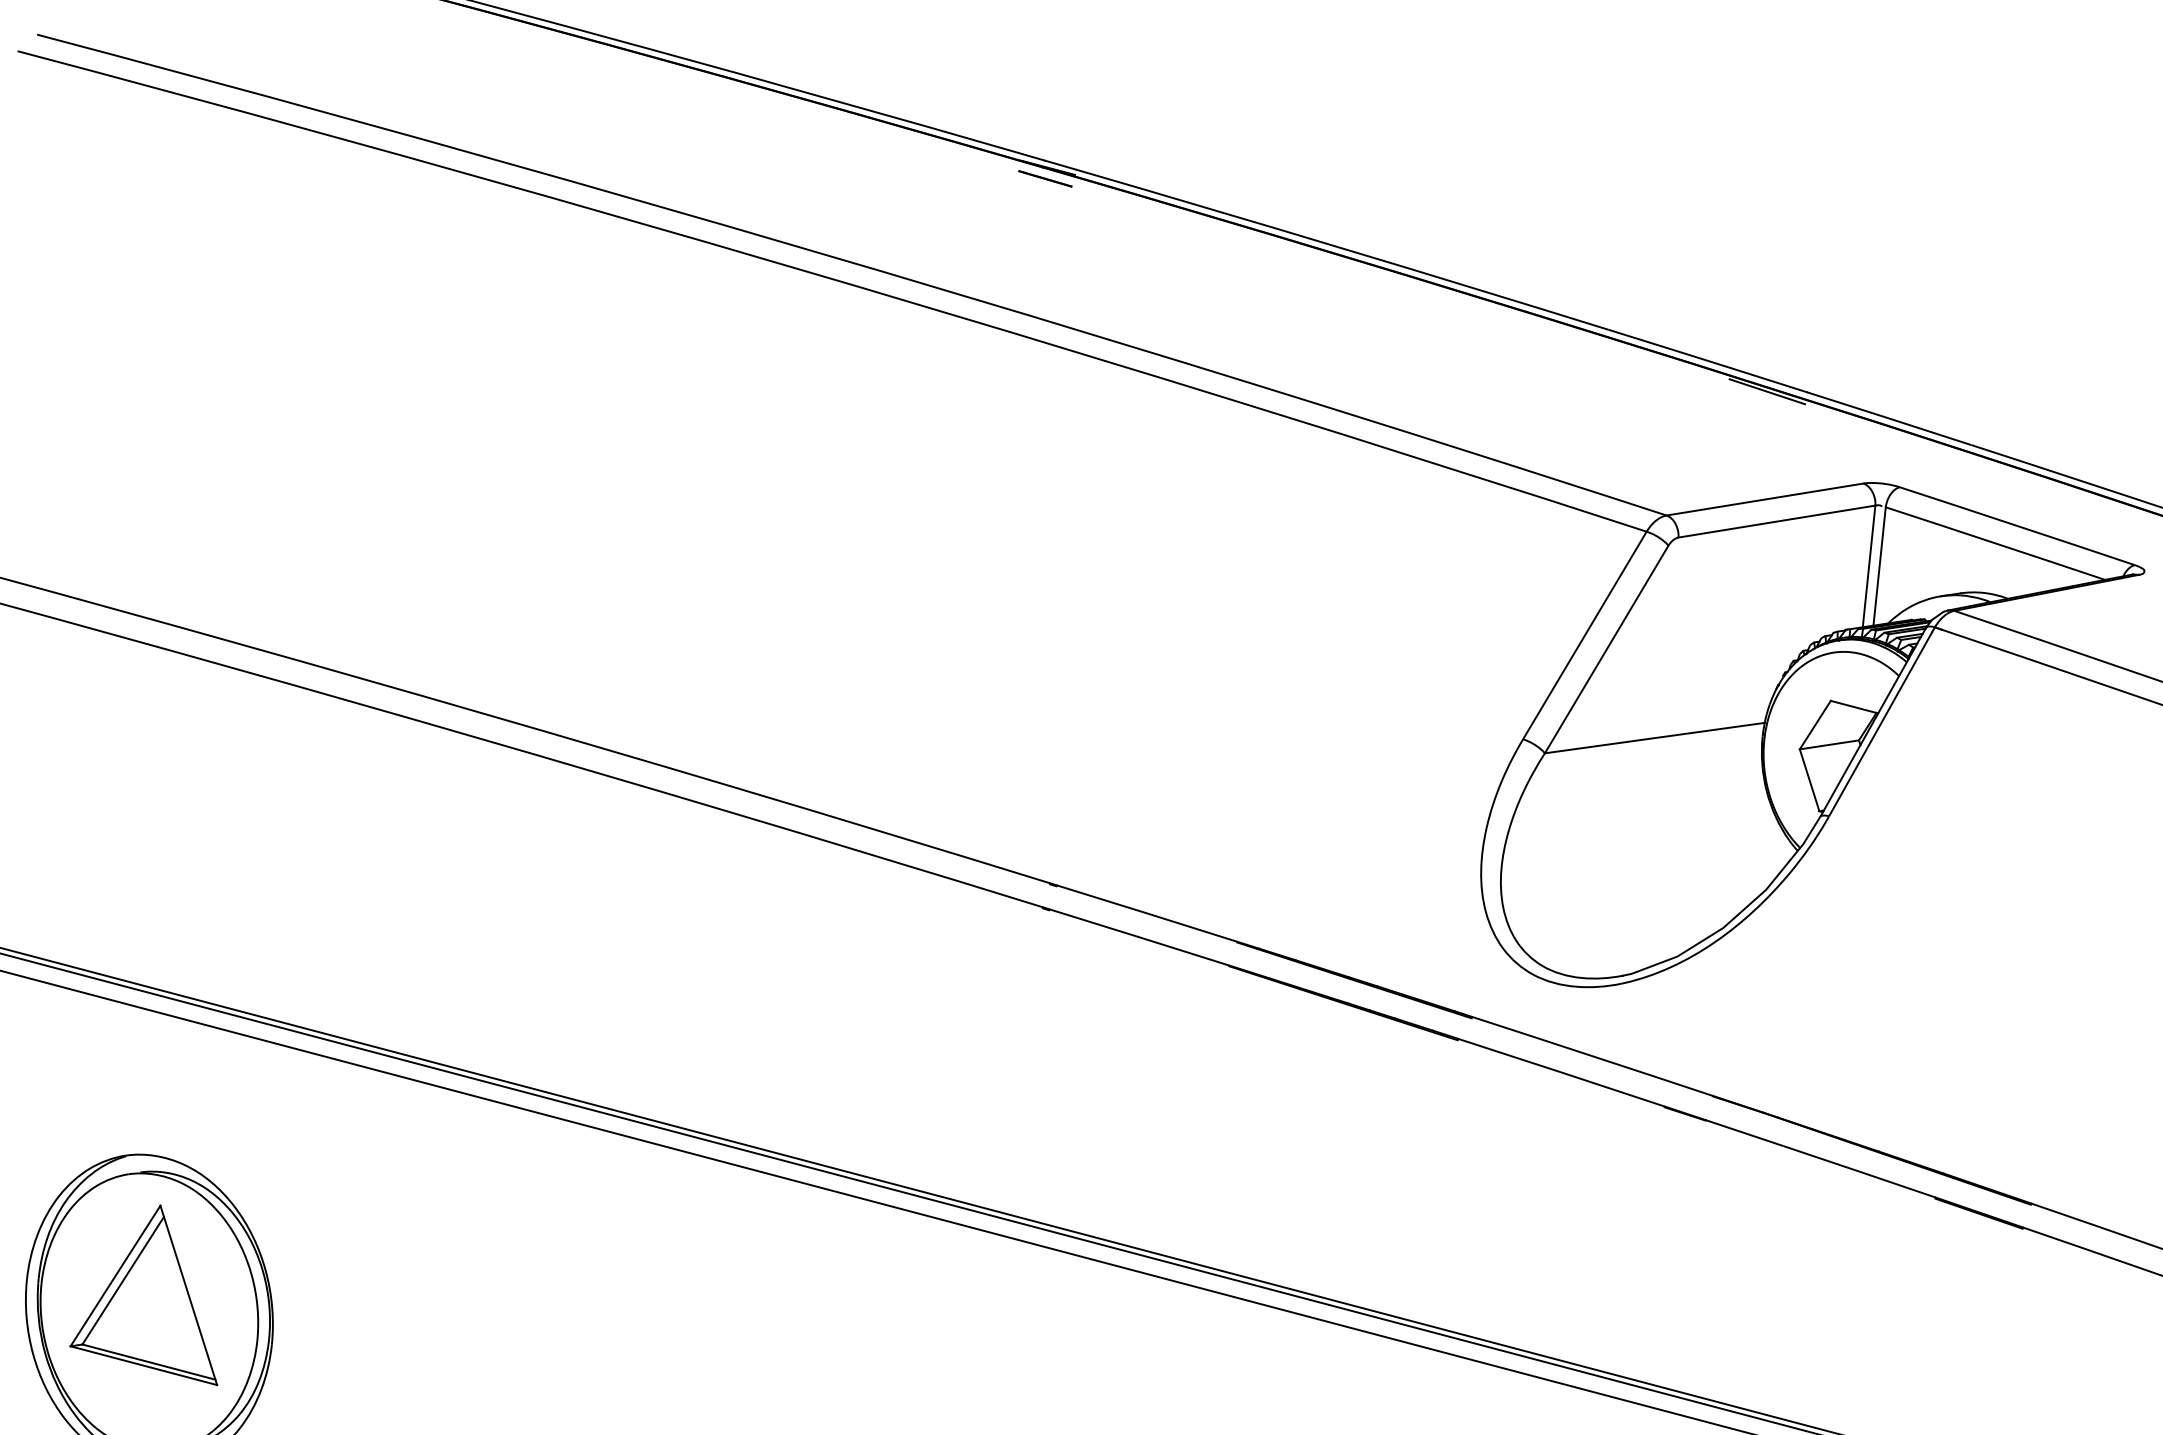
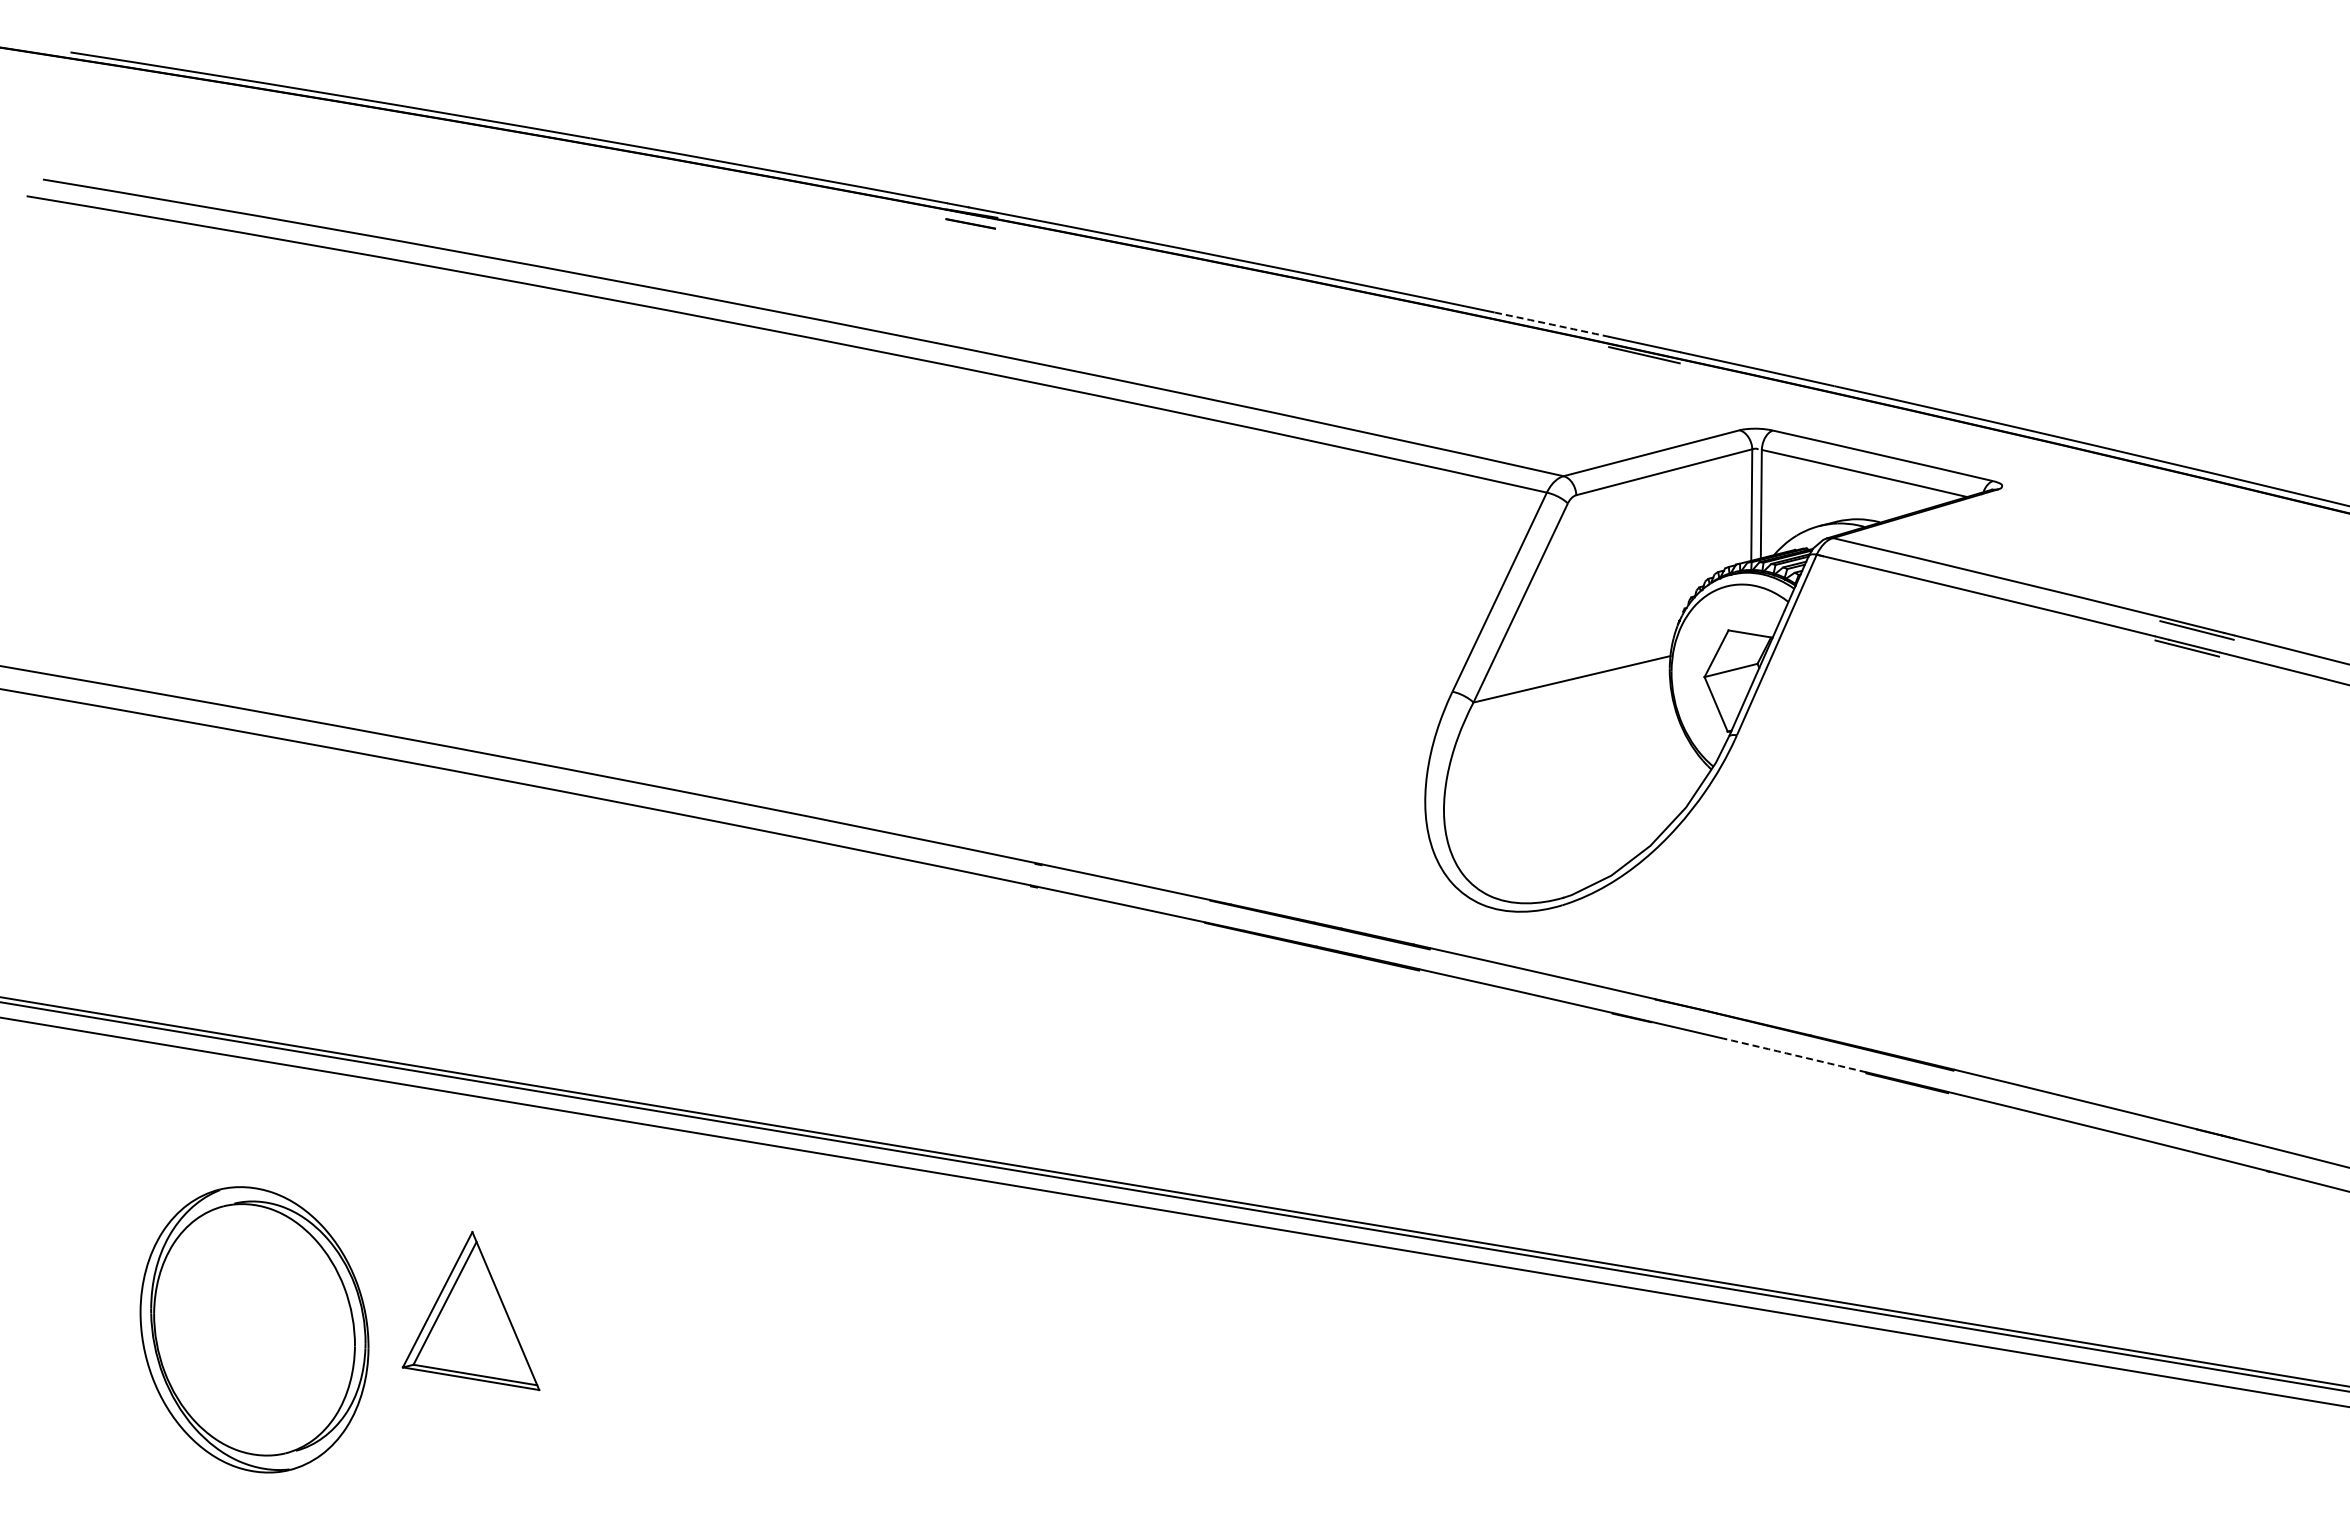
arc: (1670, 348) -> (1552, 324), solid -> dashed
arc: (1860, 1171) -> (1795, 1055), solid -> dashed
part: (150, 1292) -> (470, 1311), moved

